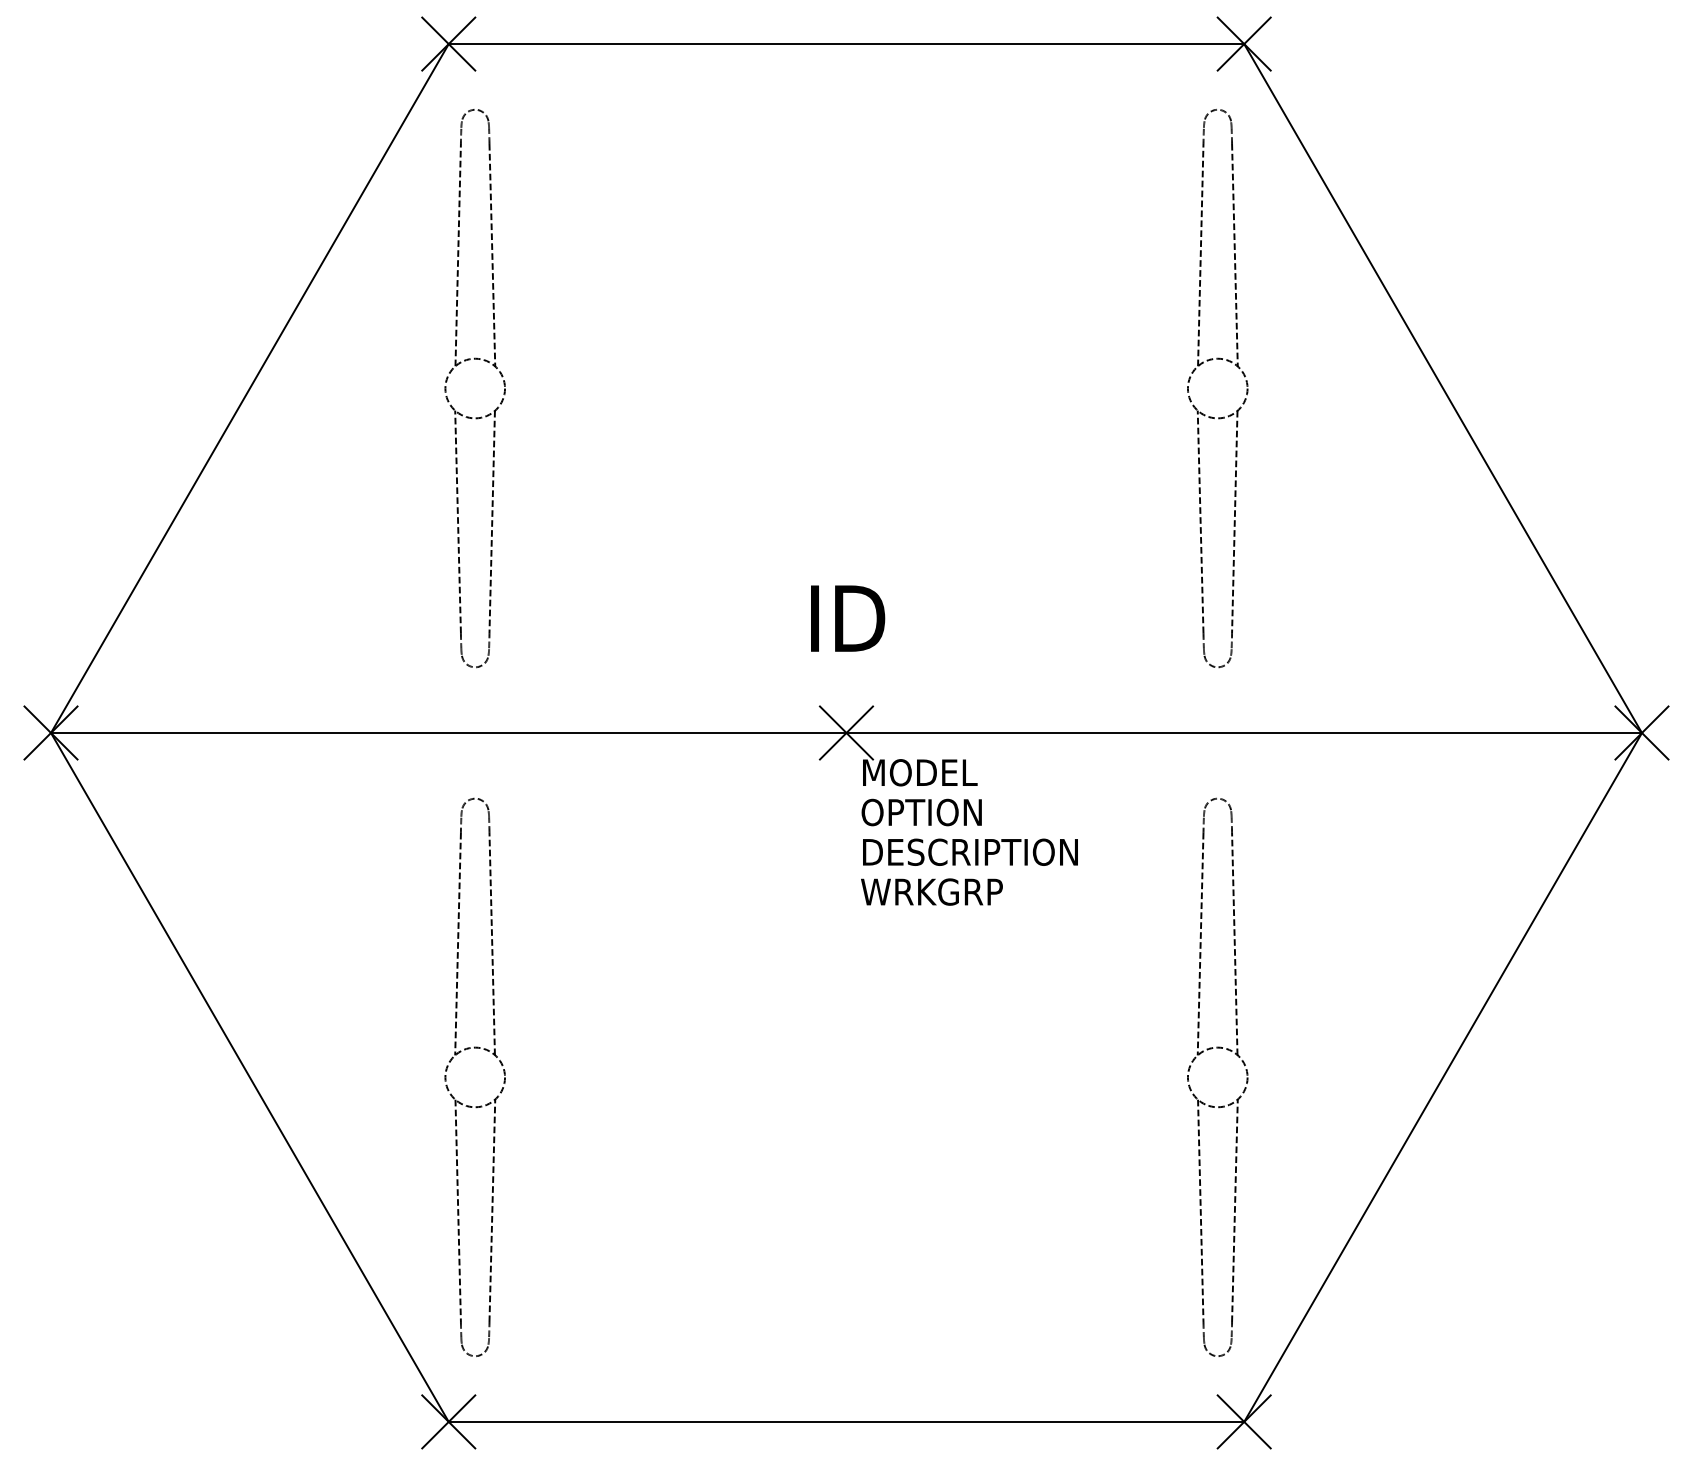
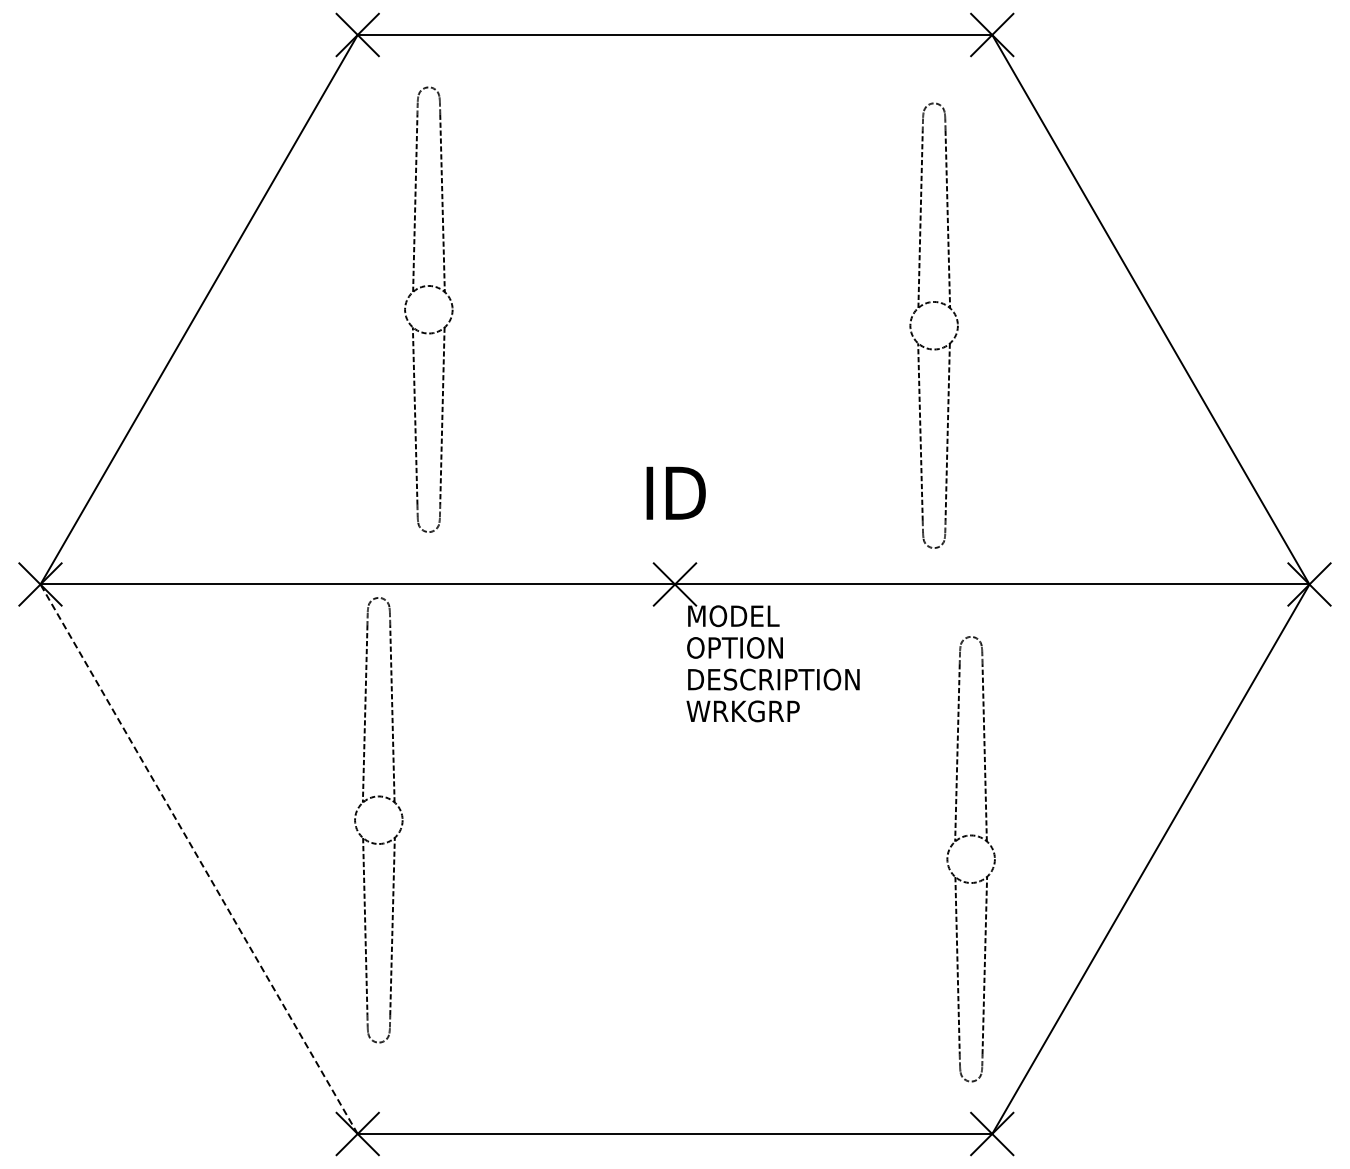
part: (457, 366) -> (414, 292), moved
part: (1190, 380) -> (912, 319), moved
line: (249, 1076) -> (198, 858), solid -> dashed
part: (453, 1095) -> (361, 834), moved

